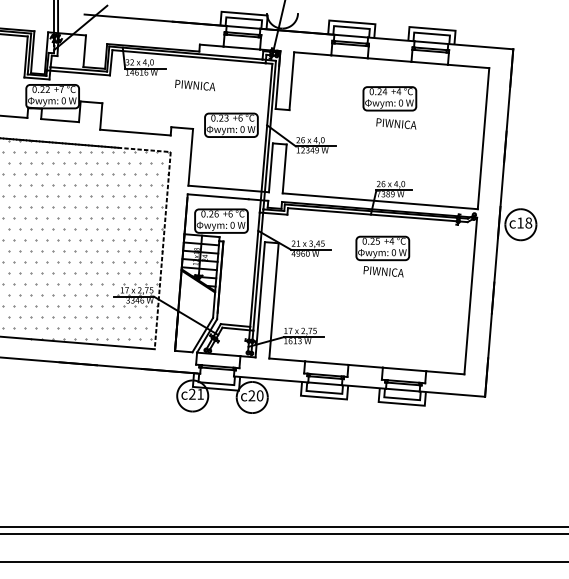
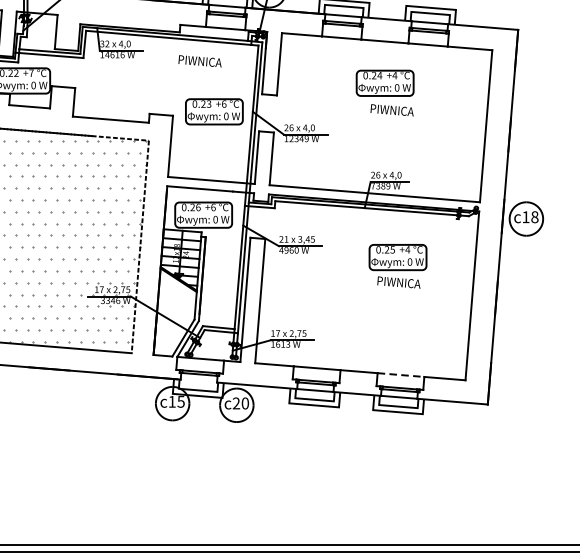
text: (194, 85) -> (199, 61), moved
part: (382, 256) -> (397, 266), moved
line: (404, 369) -> (400, 375), solid -> dashed
text: (196, 393) -> (176, 400), c21 -> c15

